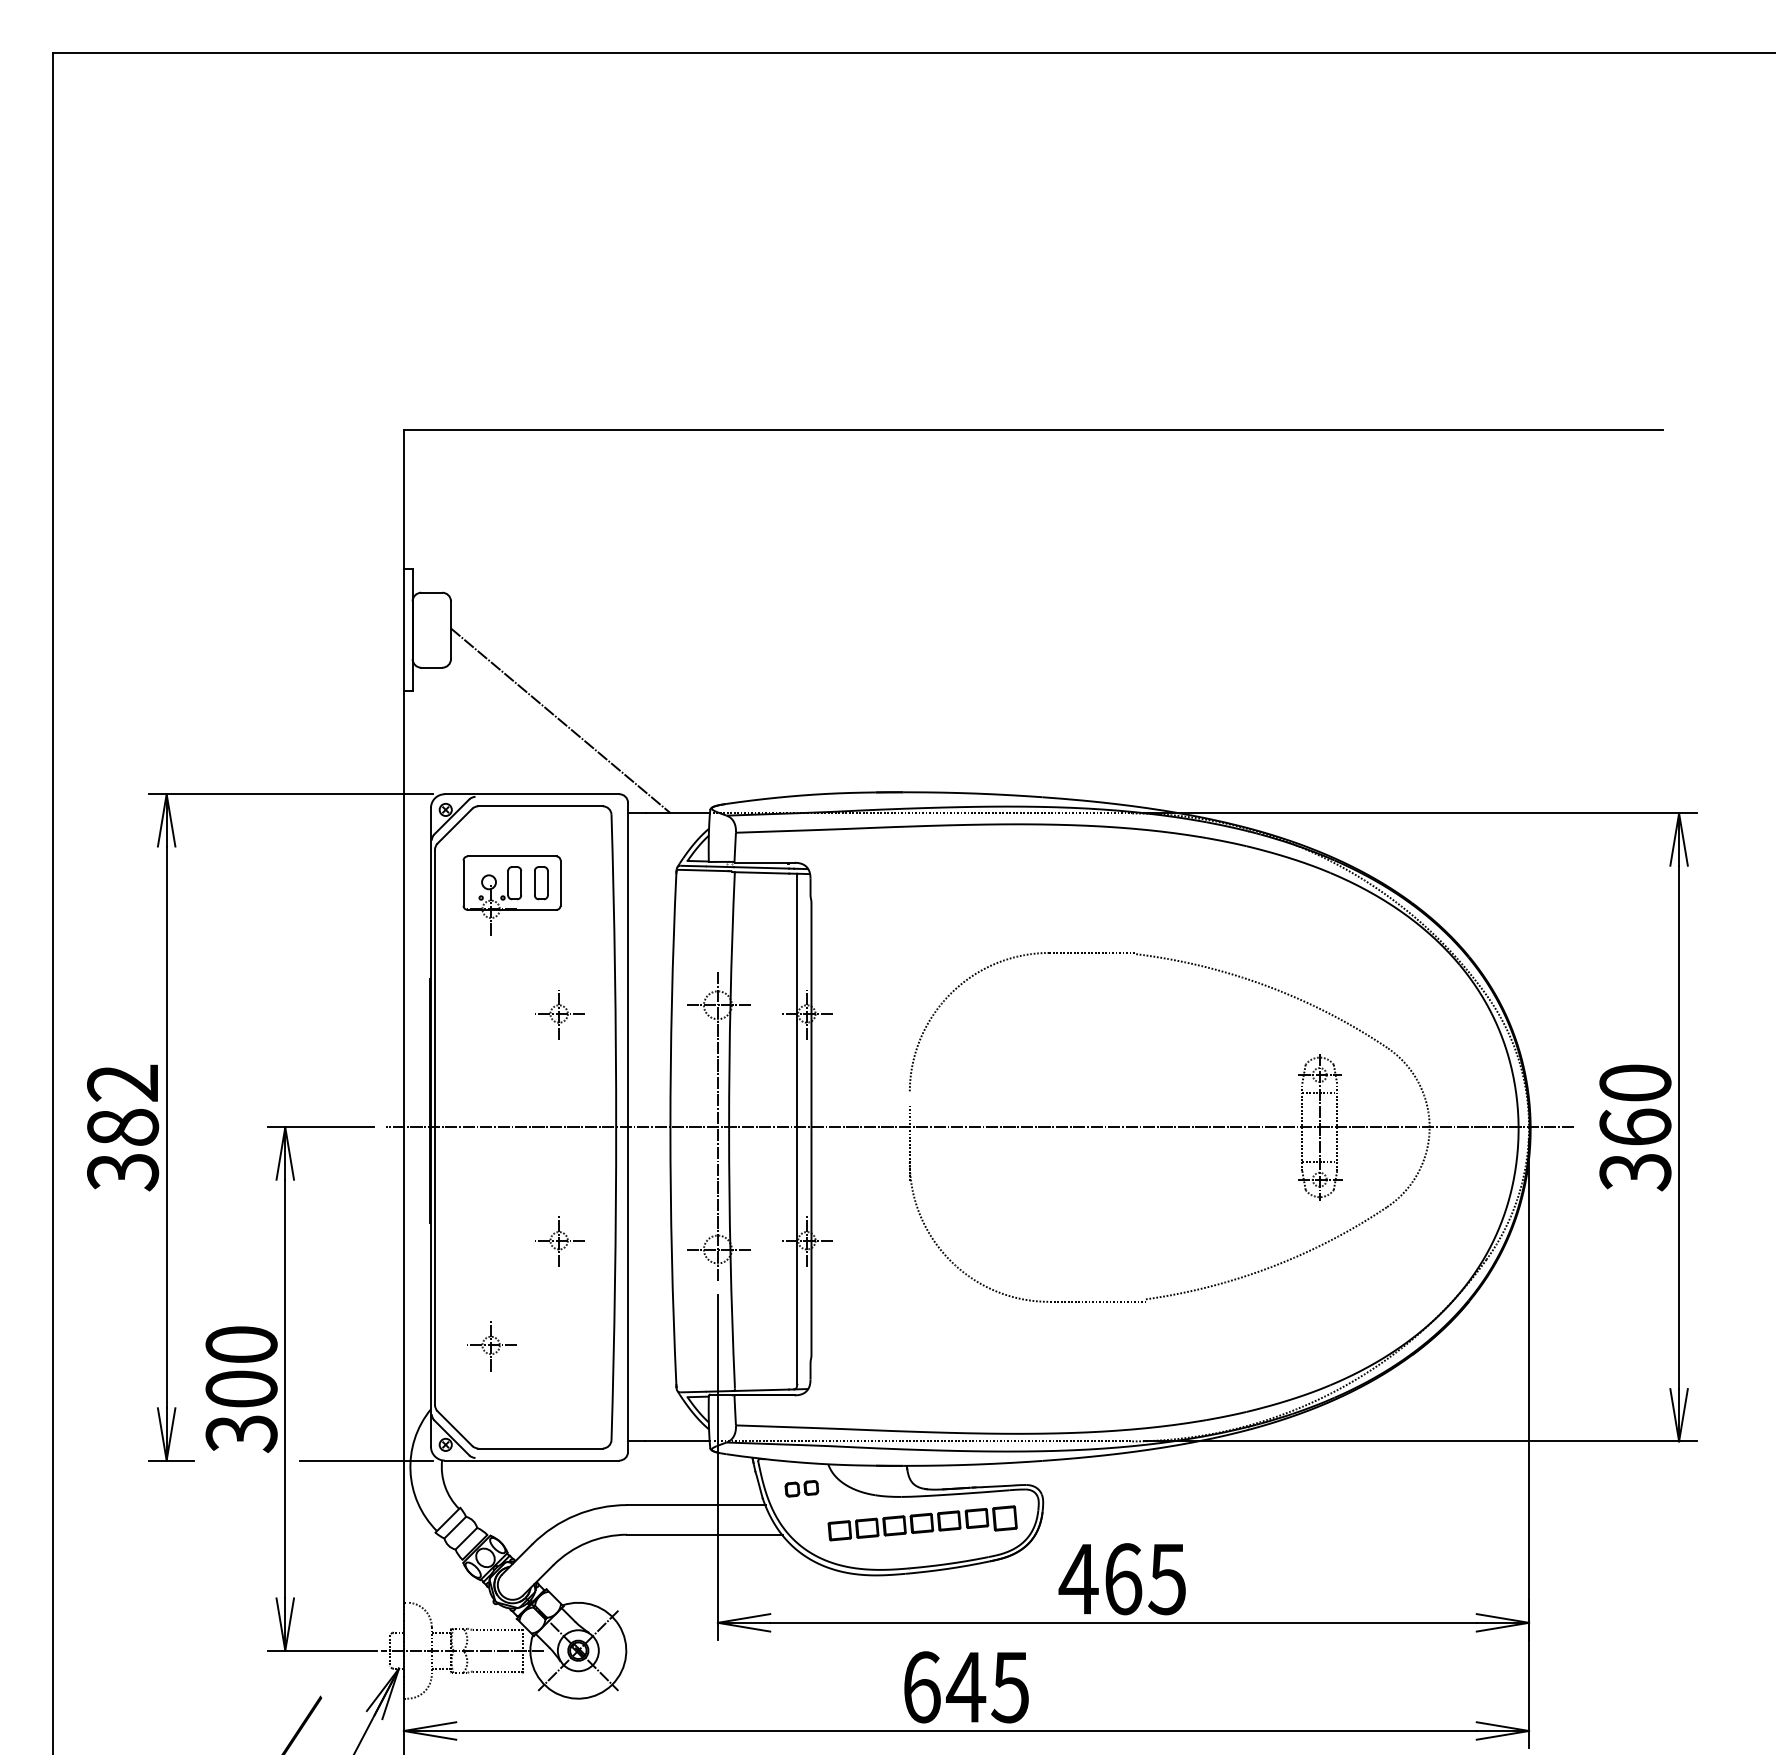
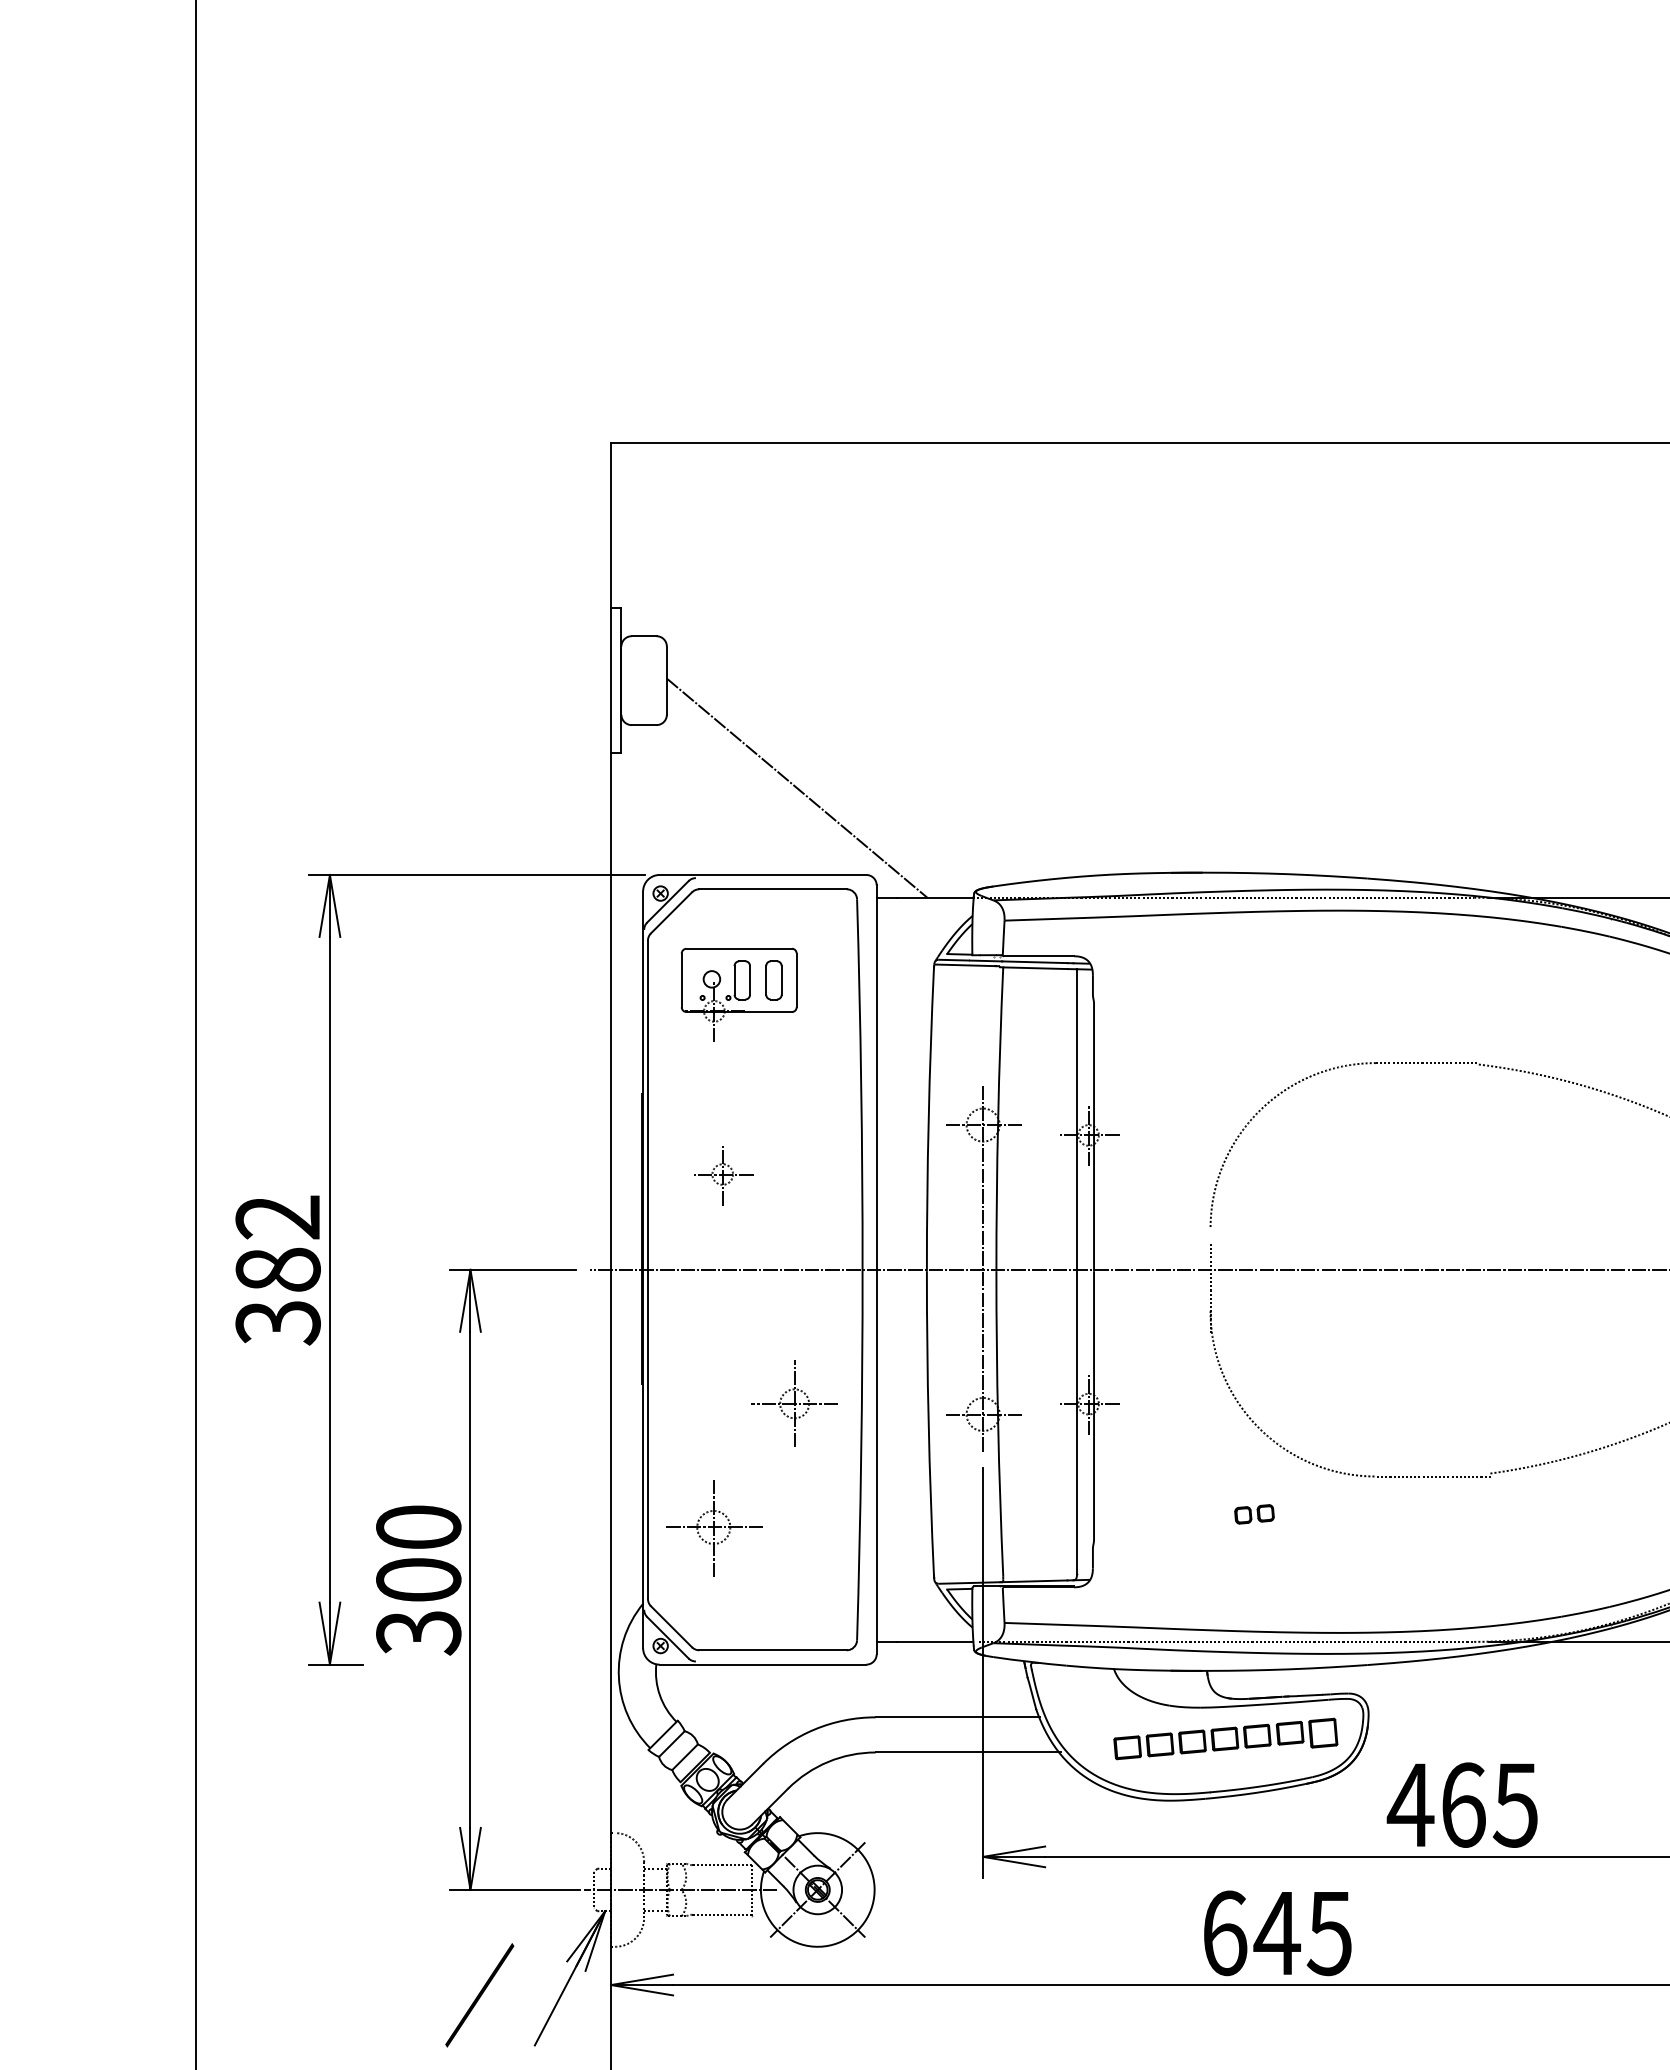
part: (559, 1014) -> (723, 1175), moved
part: (559, 1241) -> (795, 1405), size x1.4
part: (491, 1346) -> (714, 1529), size x1.6
line: (366, 1460) -> (566, 1664), removed
part: (801, 1488) -> (1254, 1514), moved

